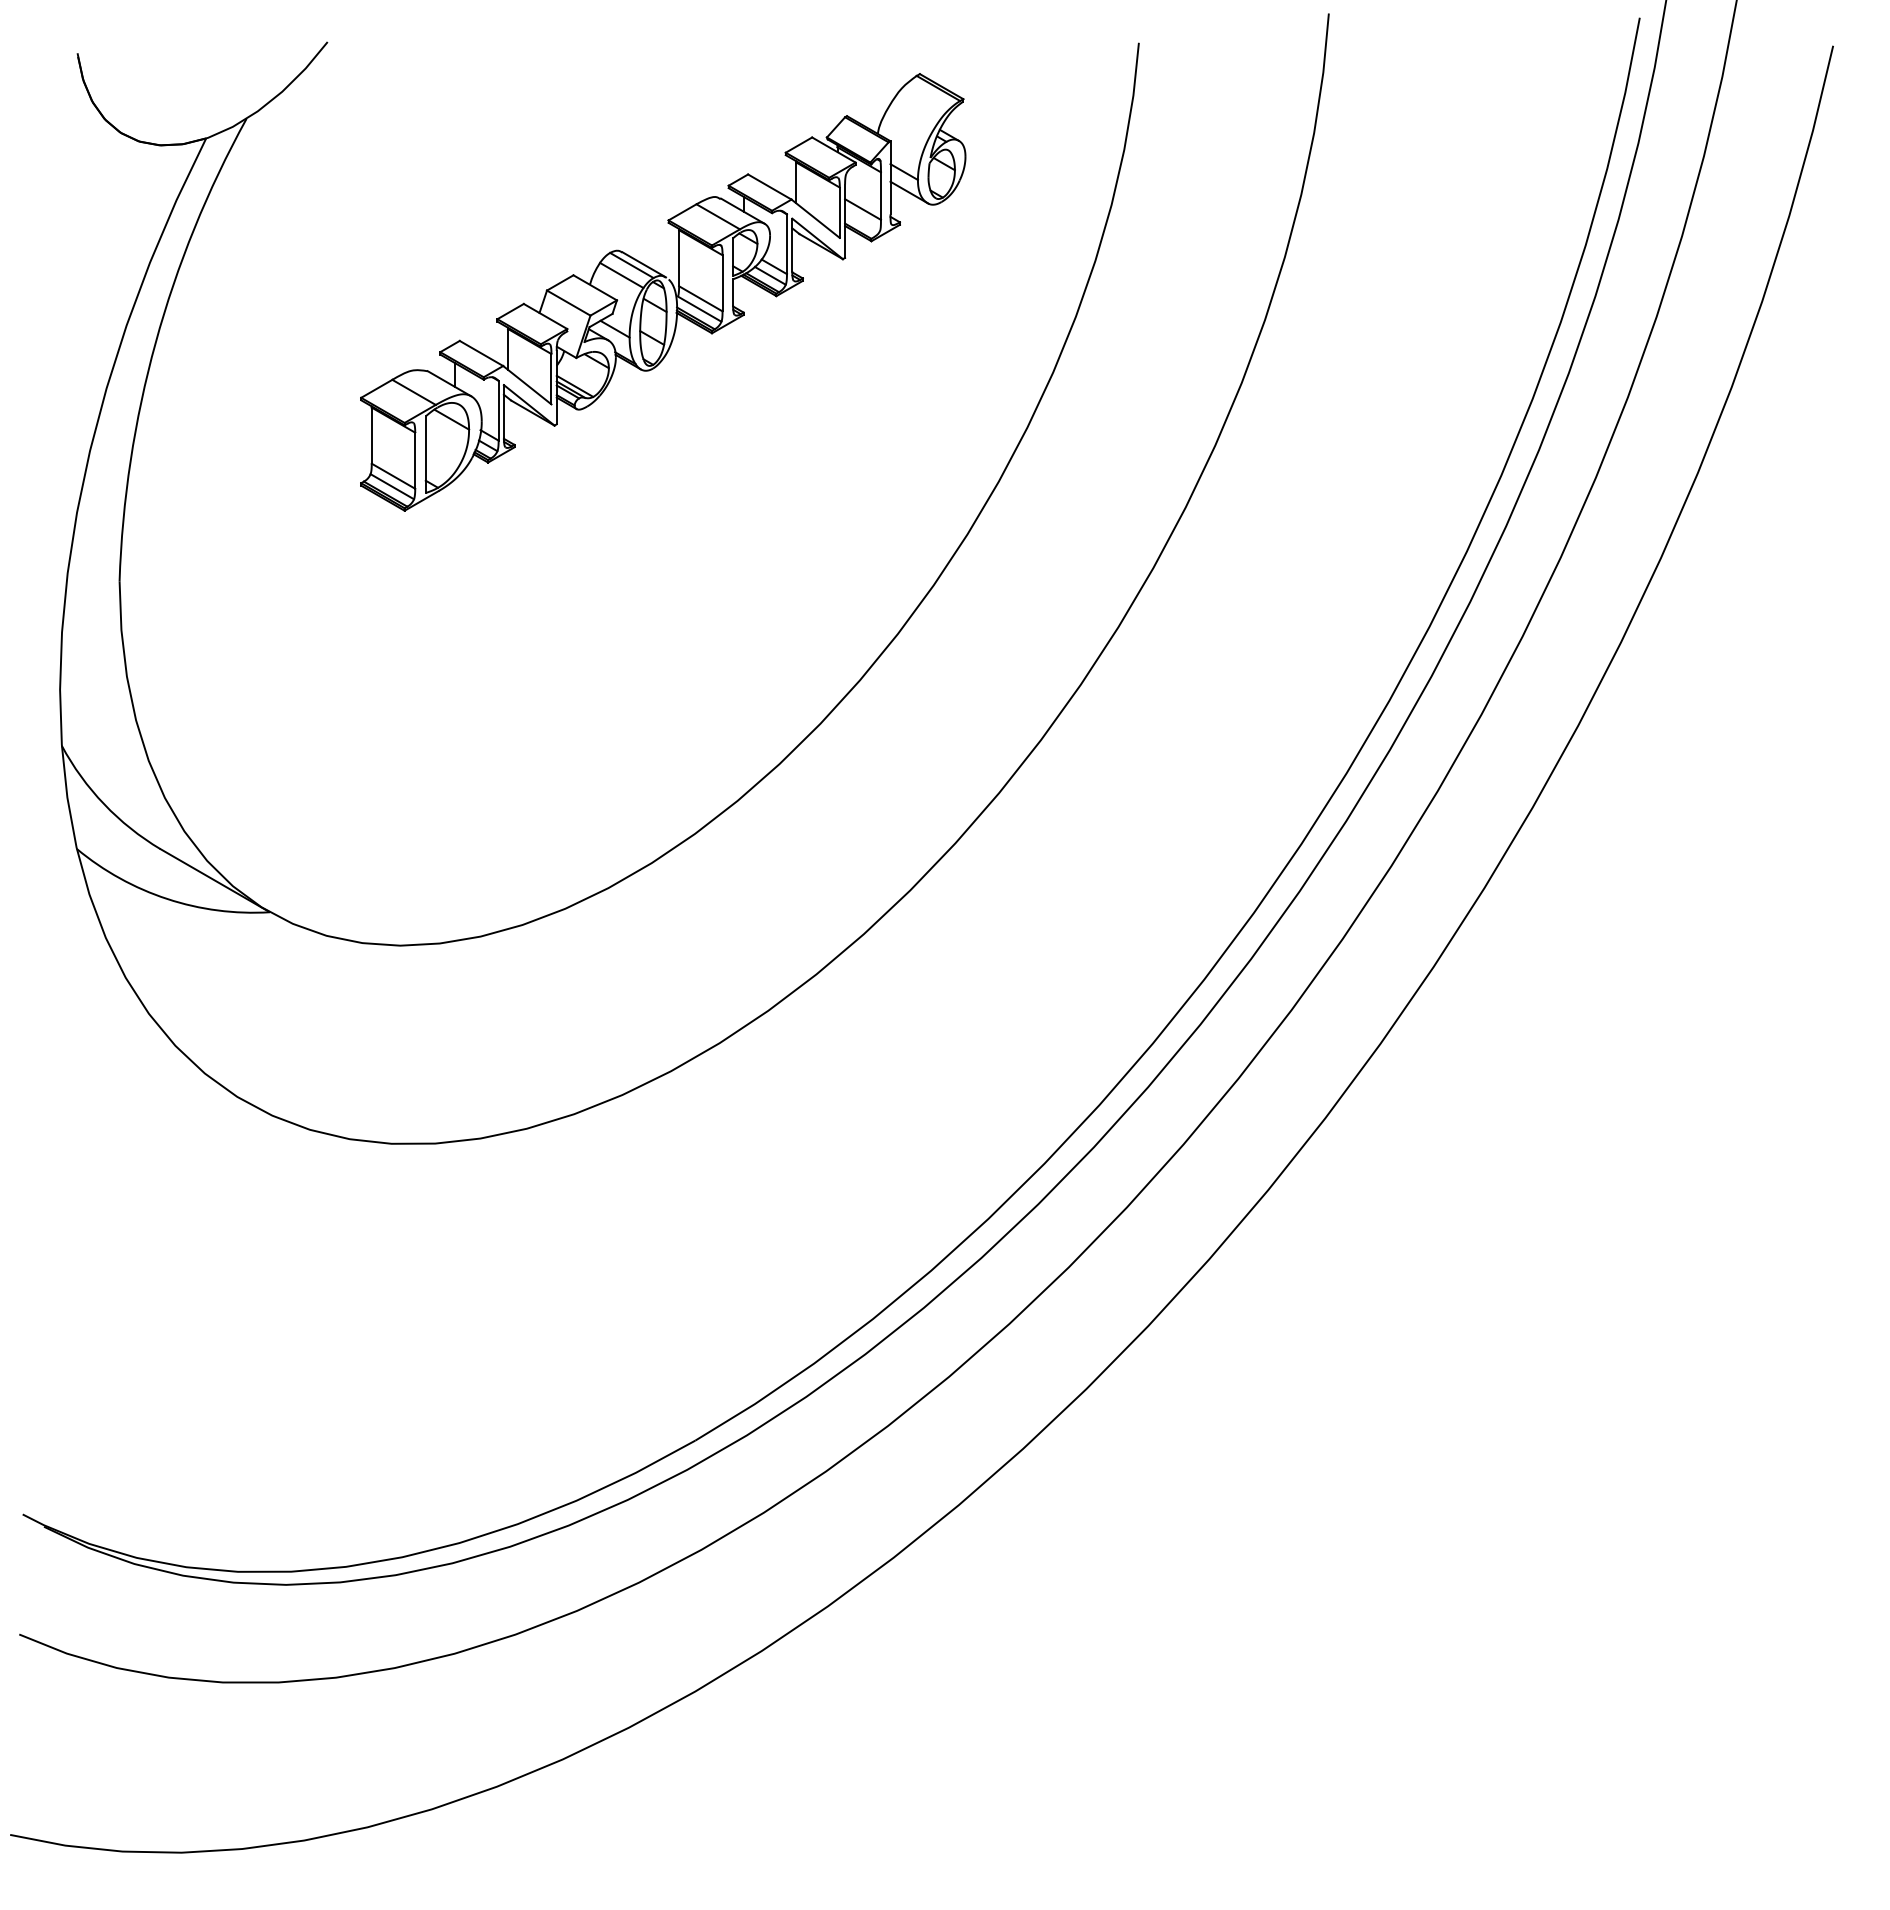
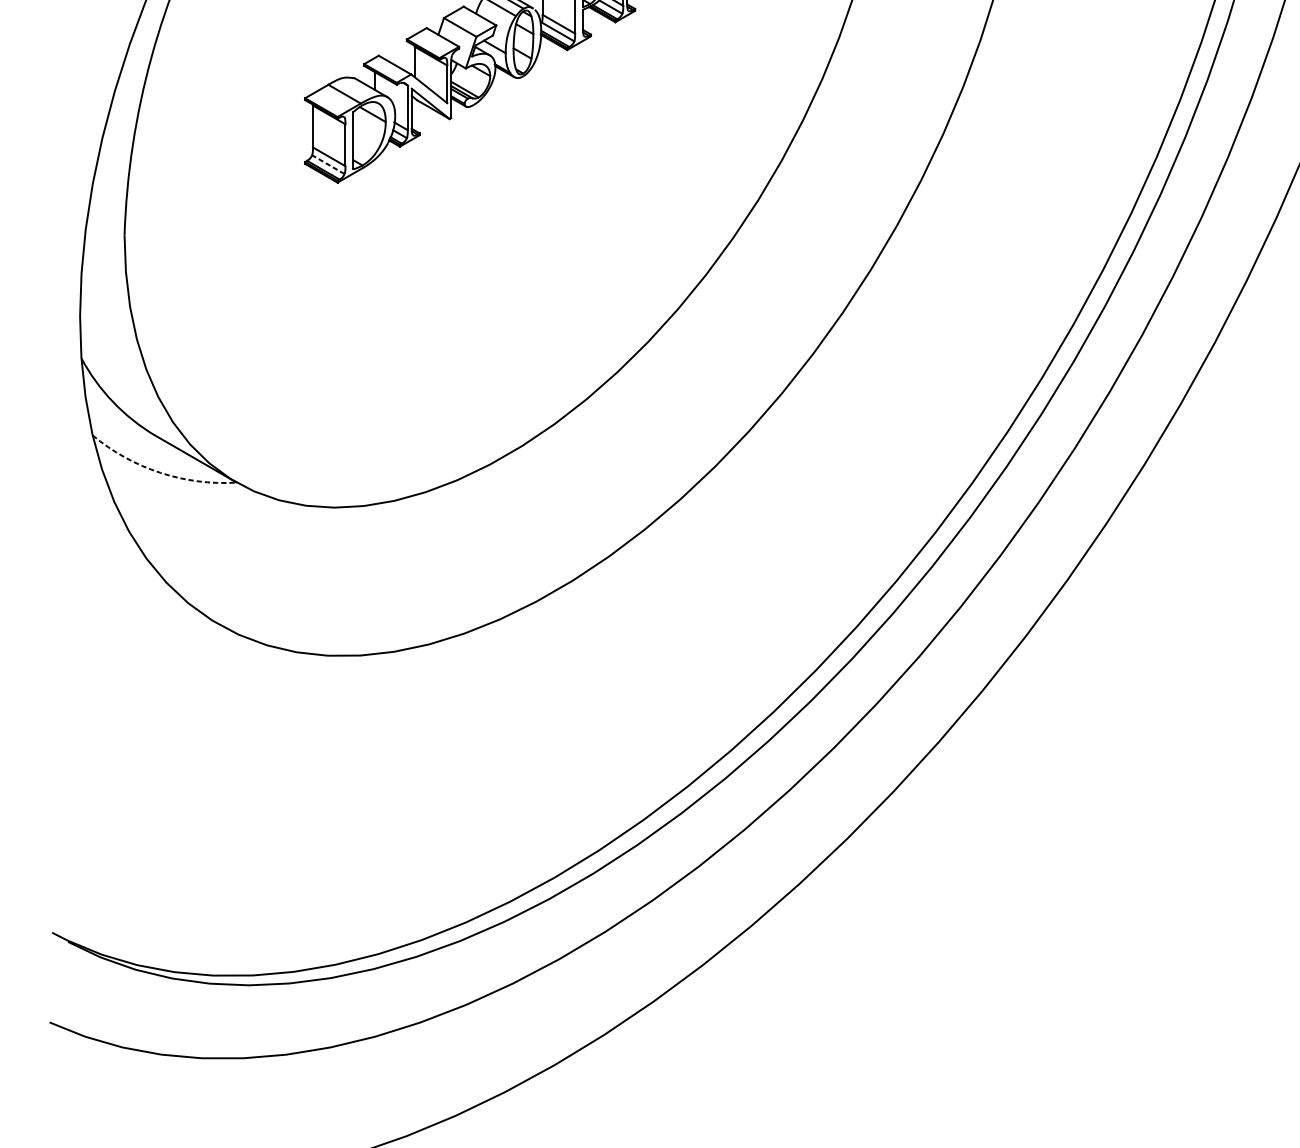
line: (391, 486) -> (327, 164), solid -> dashed
arc: (167, 899) -> (160, 473), solid -> dashed

